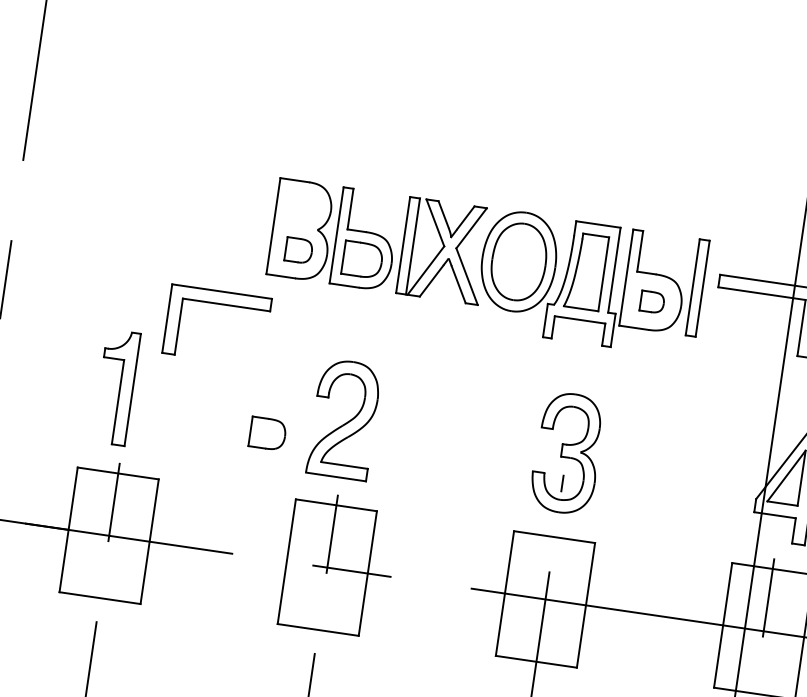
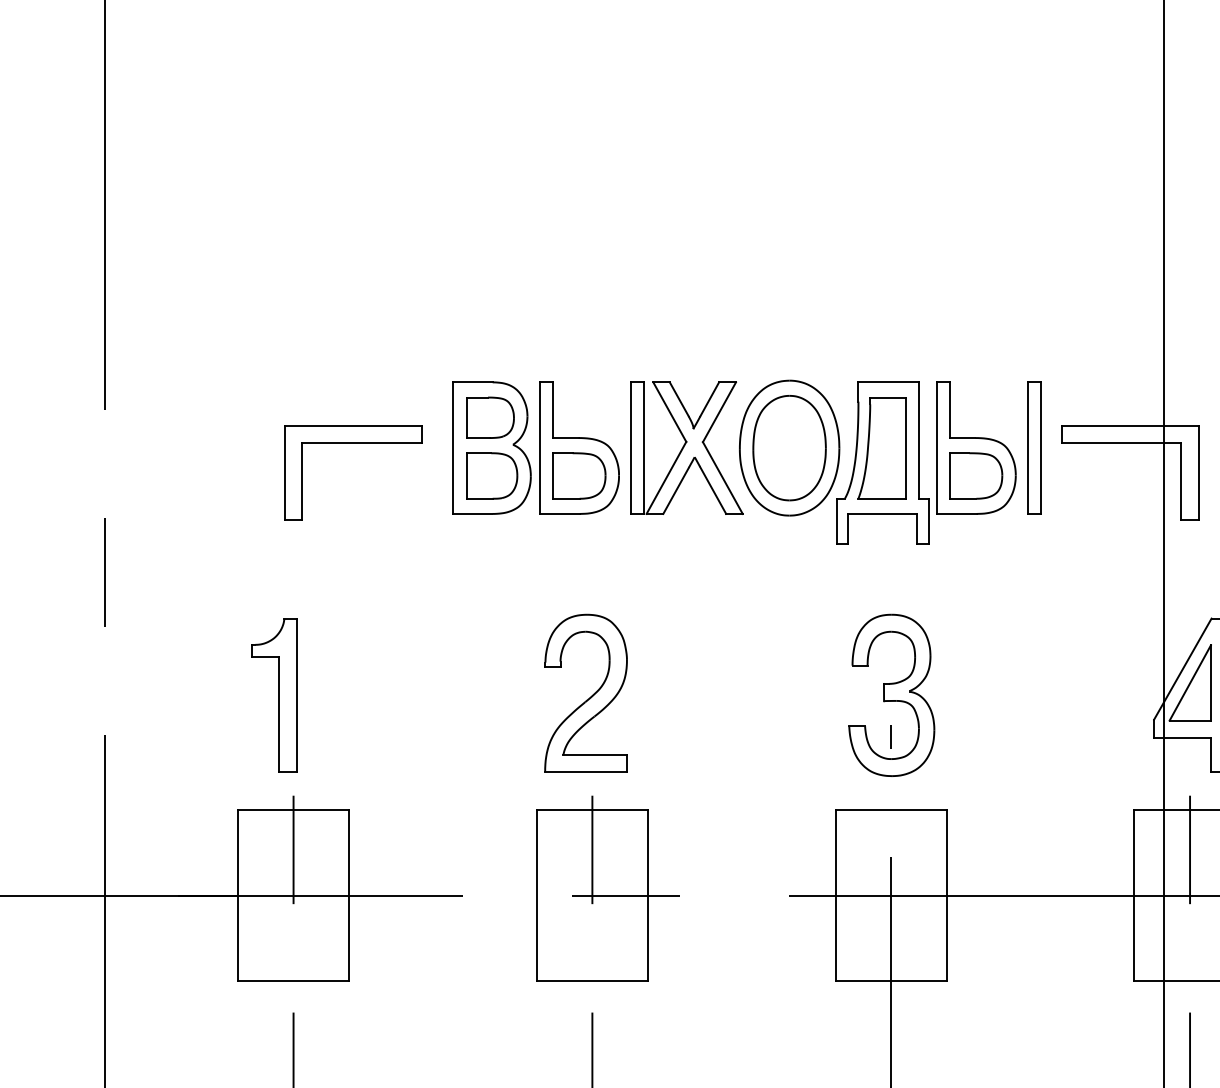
part: (299, 250) -> (492, 475), size x1.43
part: (652, 301) -> (976, 475), size x1.67
part: (220, 304) -> (353, 443), moved
part: (267, 433) -> (490, 417), moved

